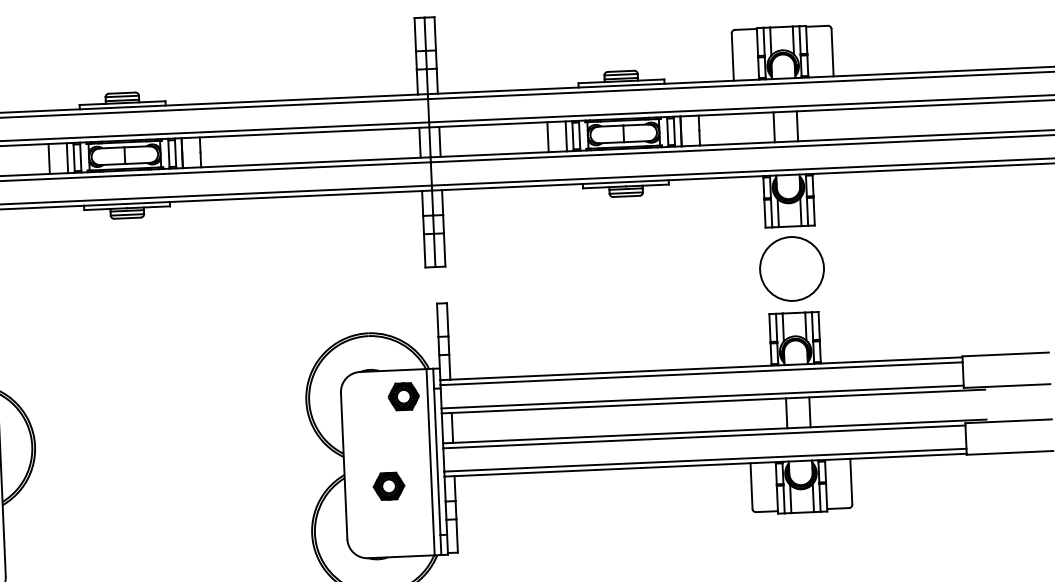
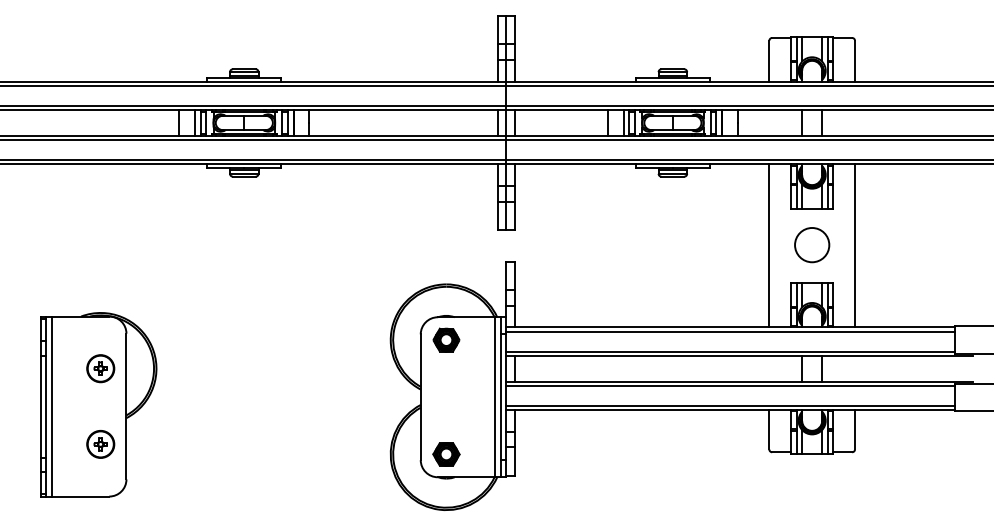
line: (842, 267) -> (855, 245), added
circle: (792, 268) -> (812, 244), size x0.62
line: (742, 271) -> (769, 245), added
part: (403, 395) -> (446, 339), moved
part: (389, 486) -> (446, 454), moved

